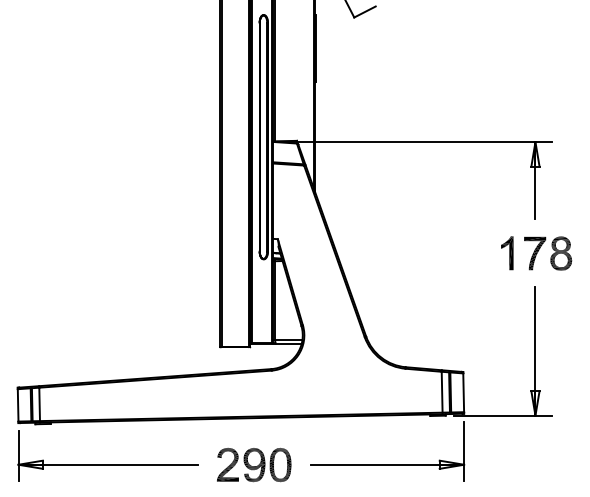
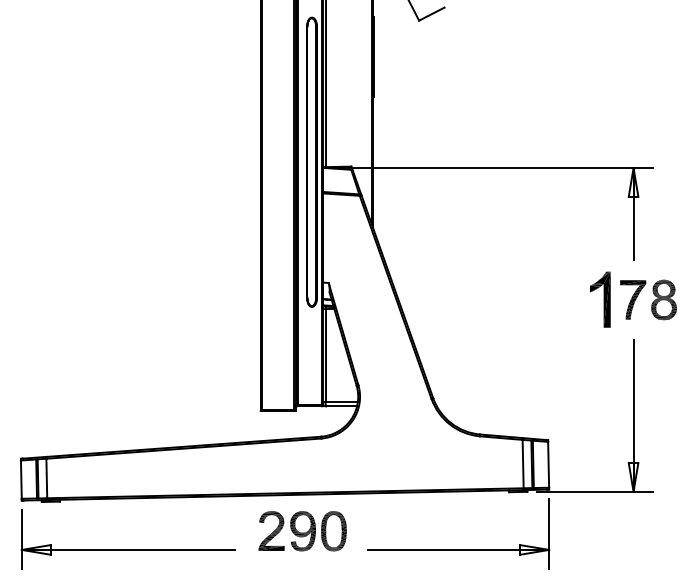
part: (506, 253) -> (599, 299), size x1.4
part: (254, 465) -> (302, 531), moved

